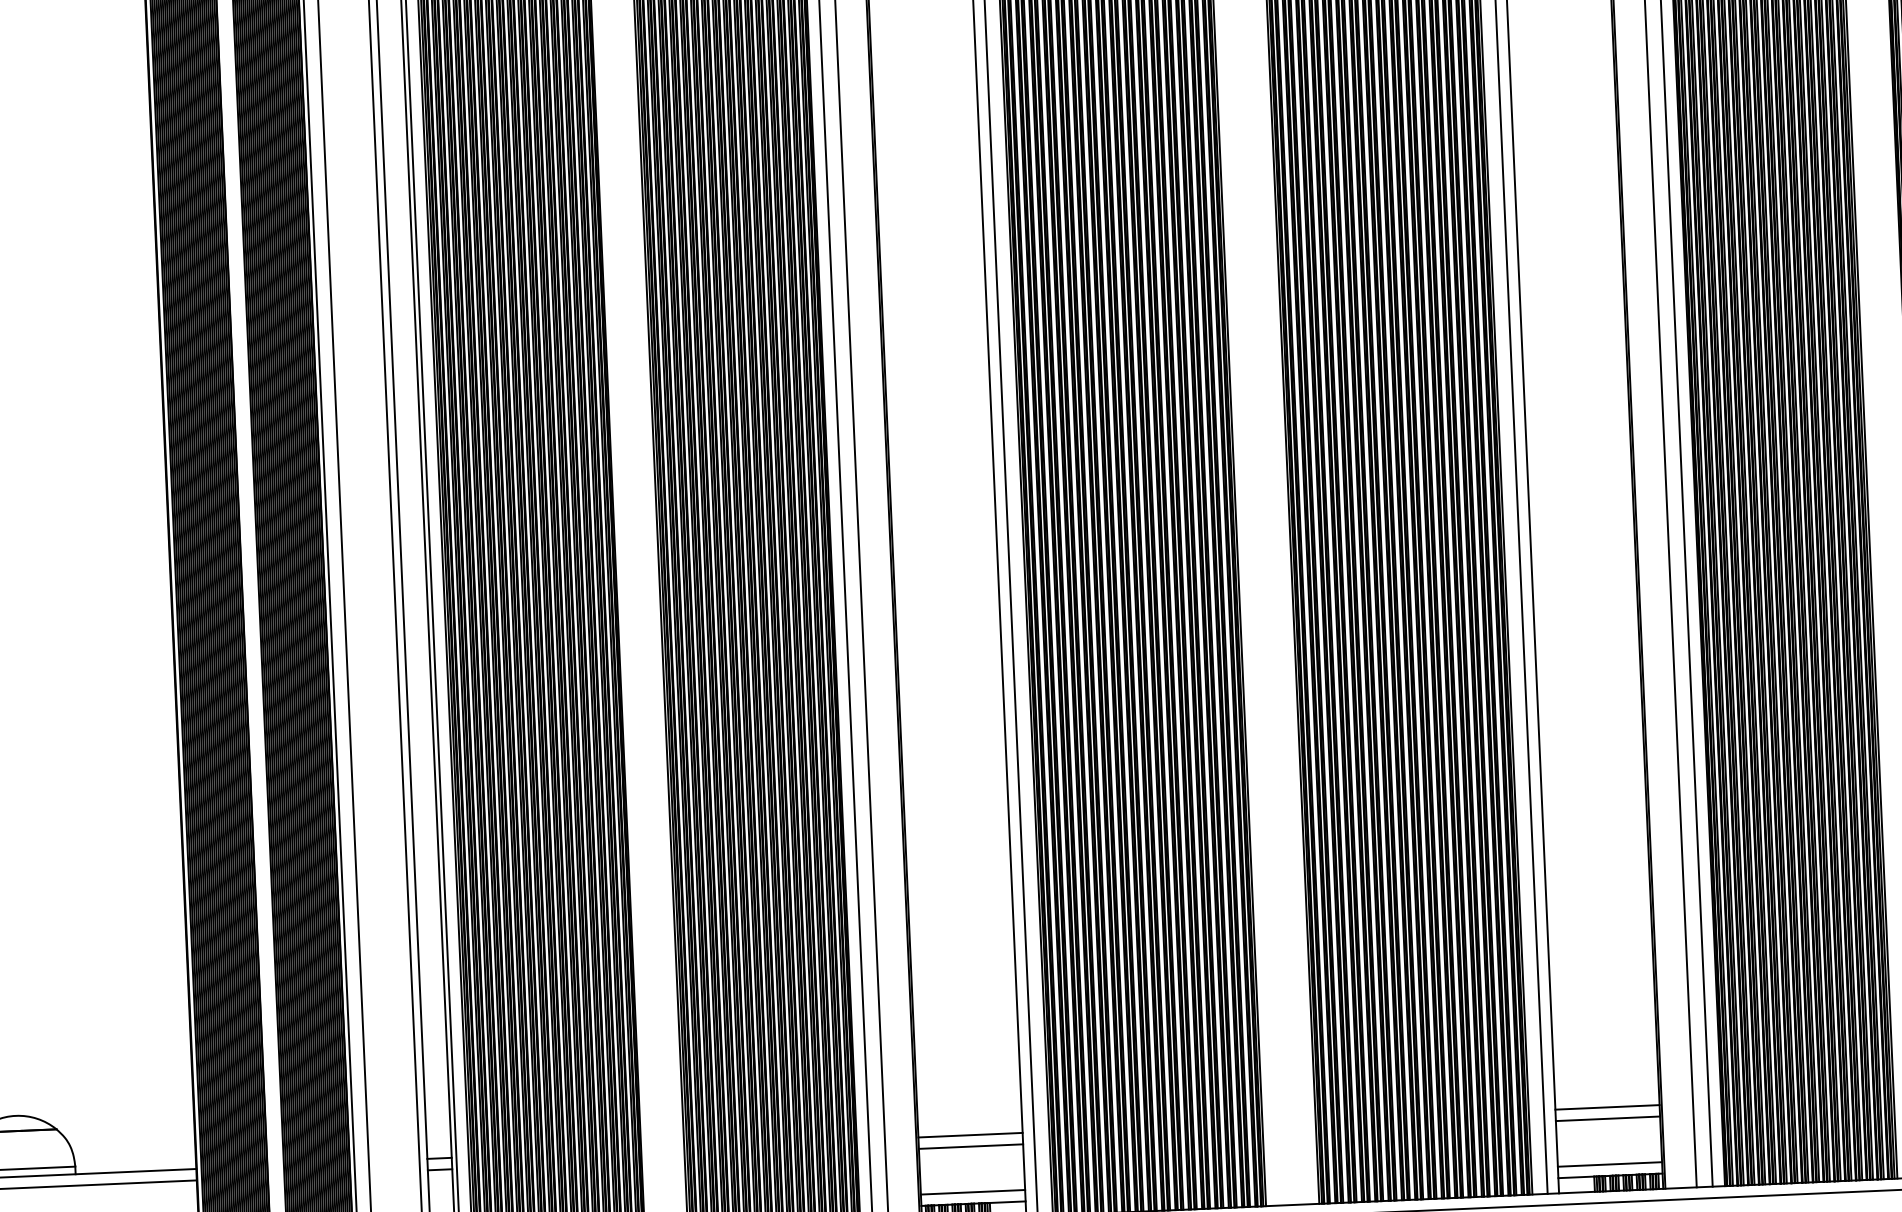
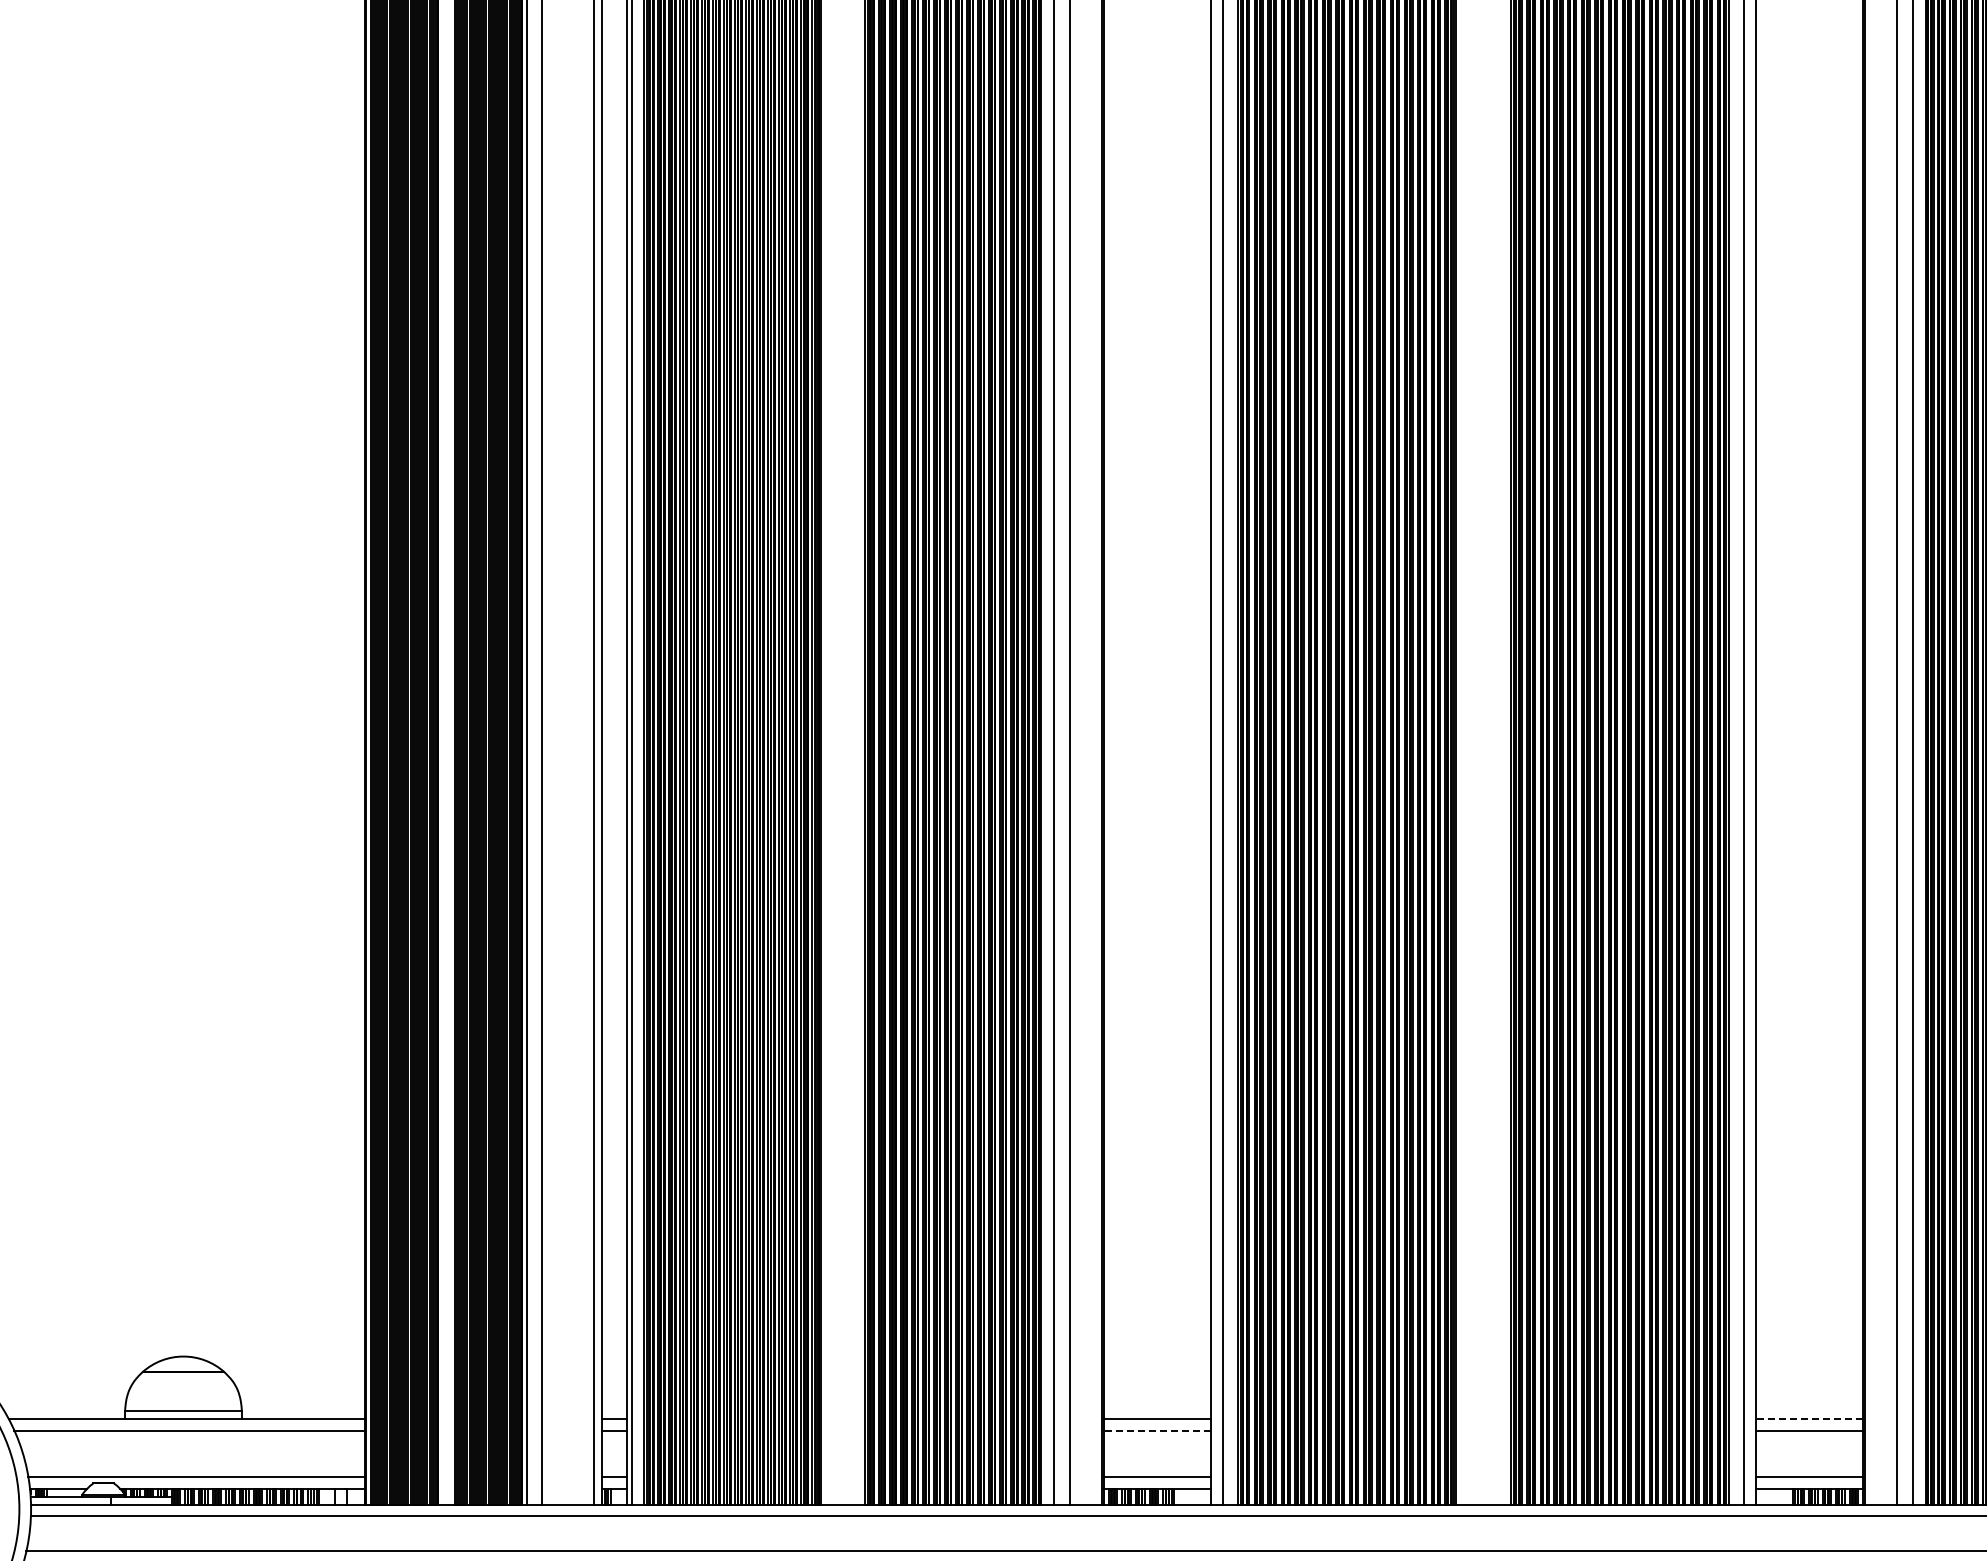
line: (1606, 1107) -> (1808, 1418), solid -> dashed
line: (970, 1146) -> (1157, 1430), solid -> dashed

